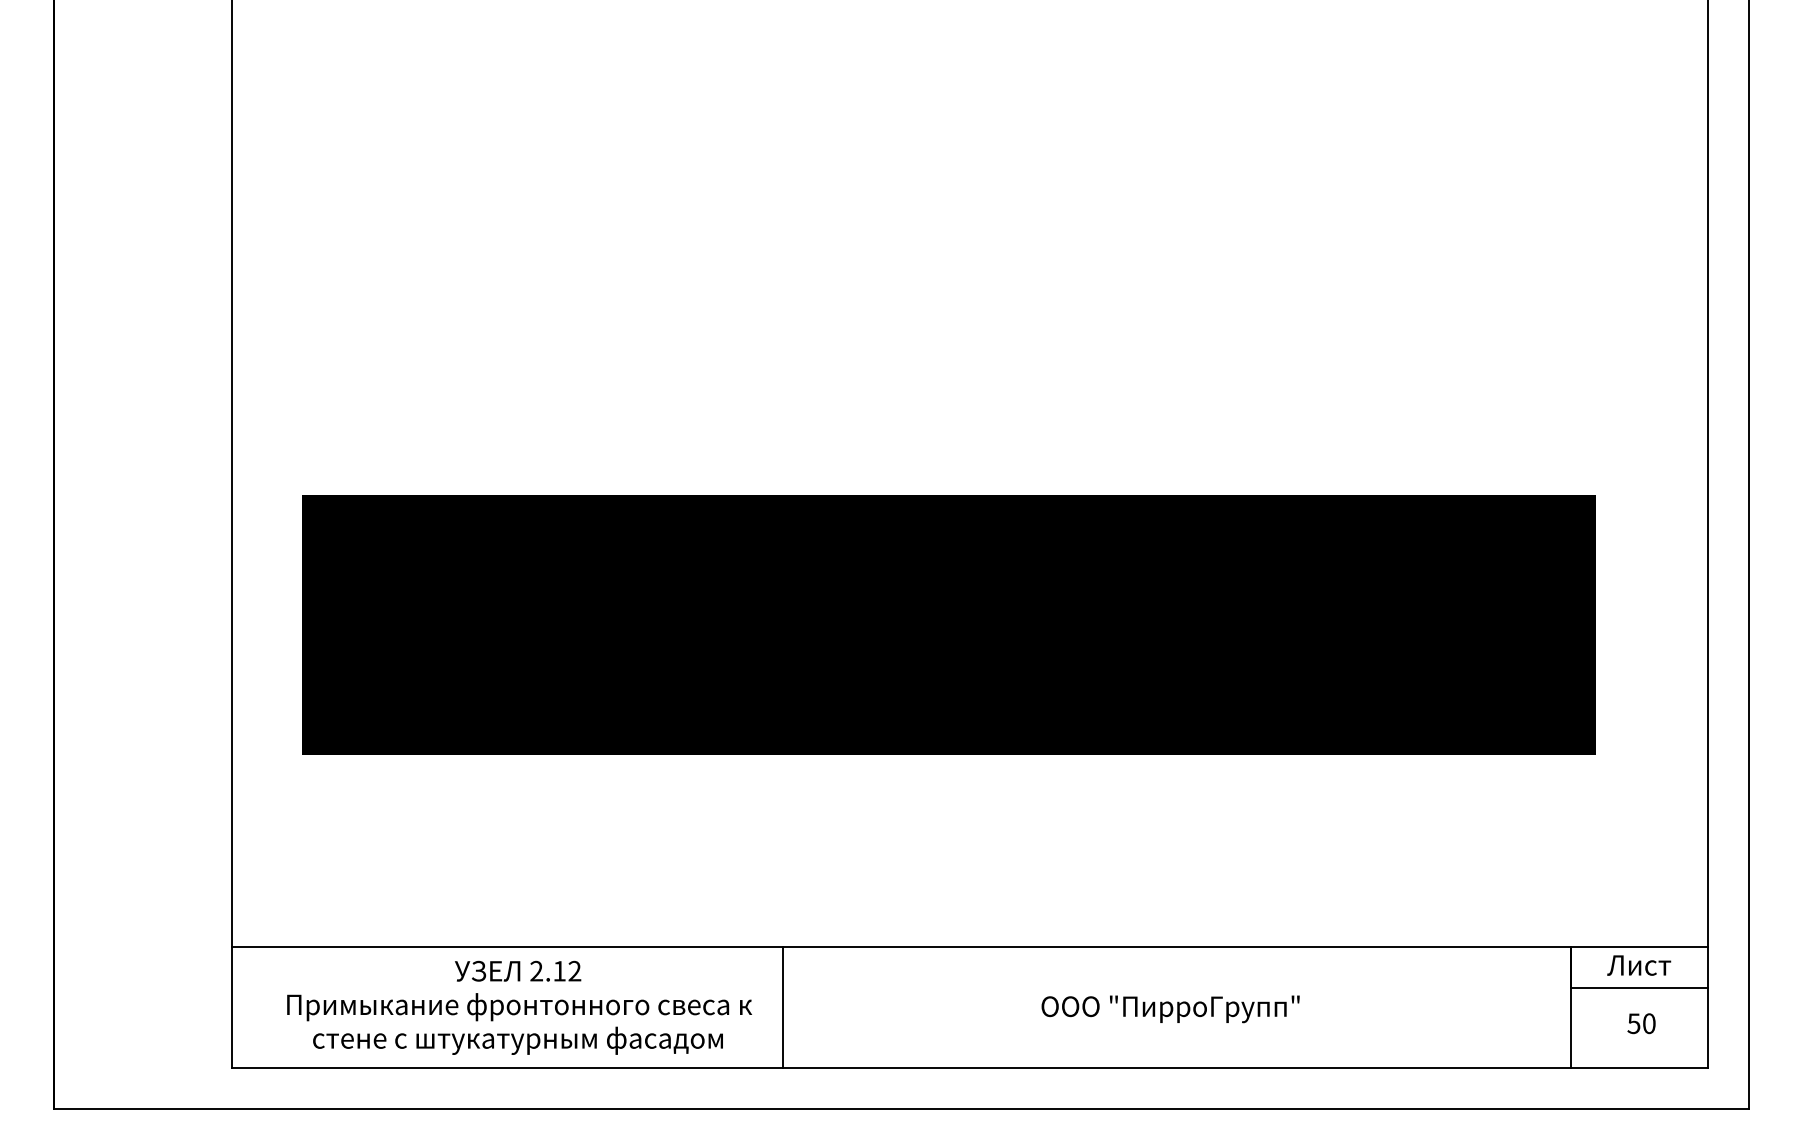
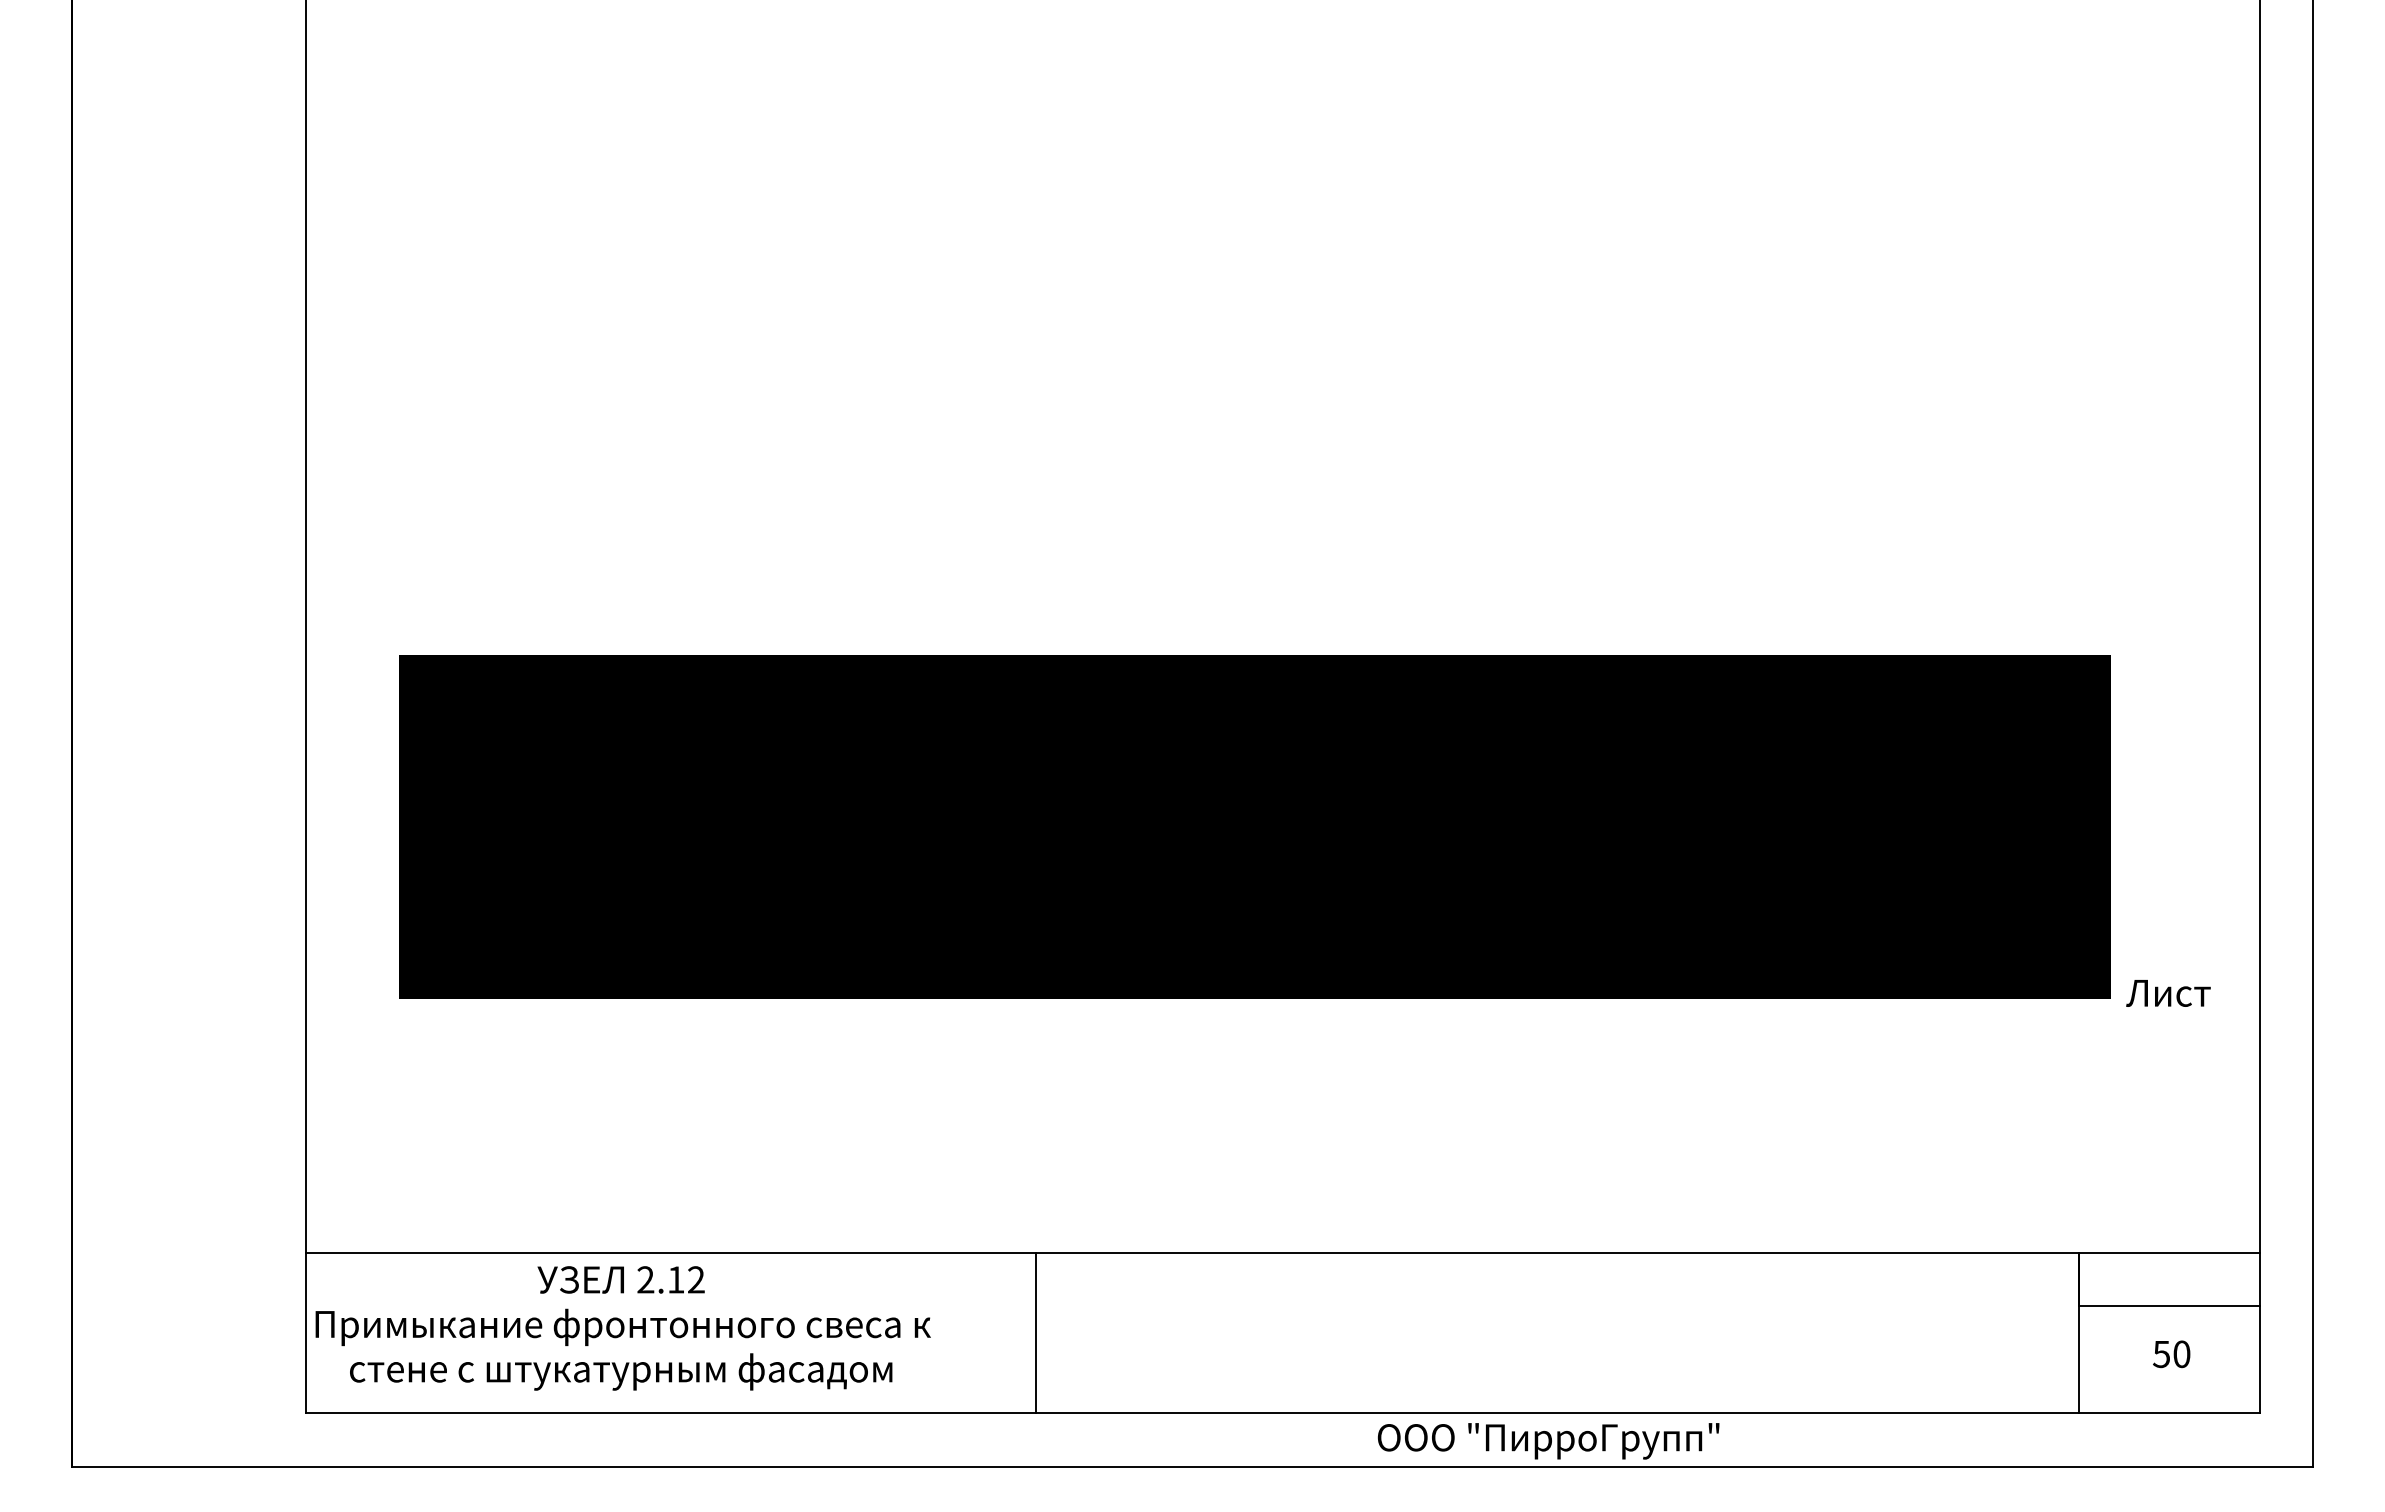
text: (1639, 965) -> (2168, 993), moved
text: (519, 1007) -> (622, 1328), moved
text: (1170, 1009) -> (1548, 1441), moved

